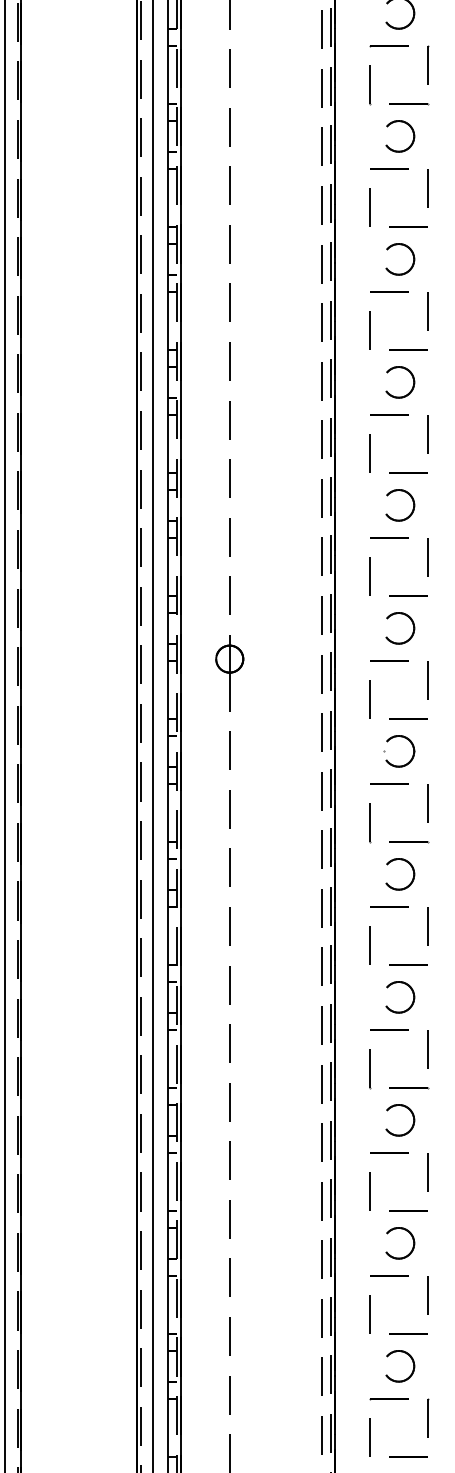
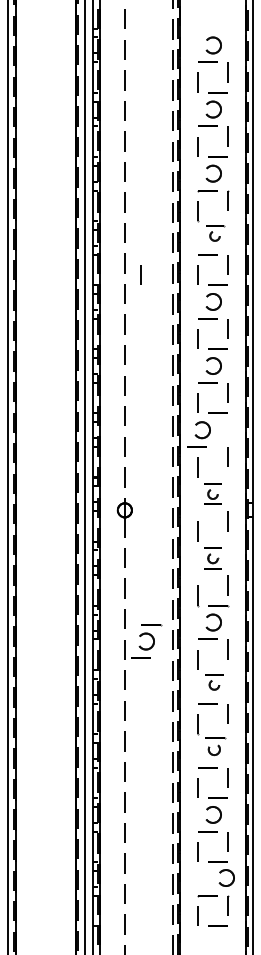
part: (407, 128) -> (217, 233), size x0.6
line: (259, 206) -> (140, 274), added
part: (392, 513) -> (198, 434), moved
part: (397, 626) -> (212, 493), size x0.6
part: (397, 751) -> (212, 558), size x0.6
part: (282, 906) -> (152, 639), added
part: (405, 989) -> (216, 682), size x0.6
part: (407, 1112) -> (217, 746), size x0.7
part: (401, 1353) -> (227, 871), moved

